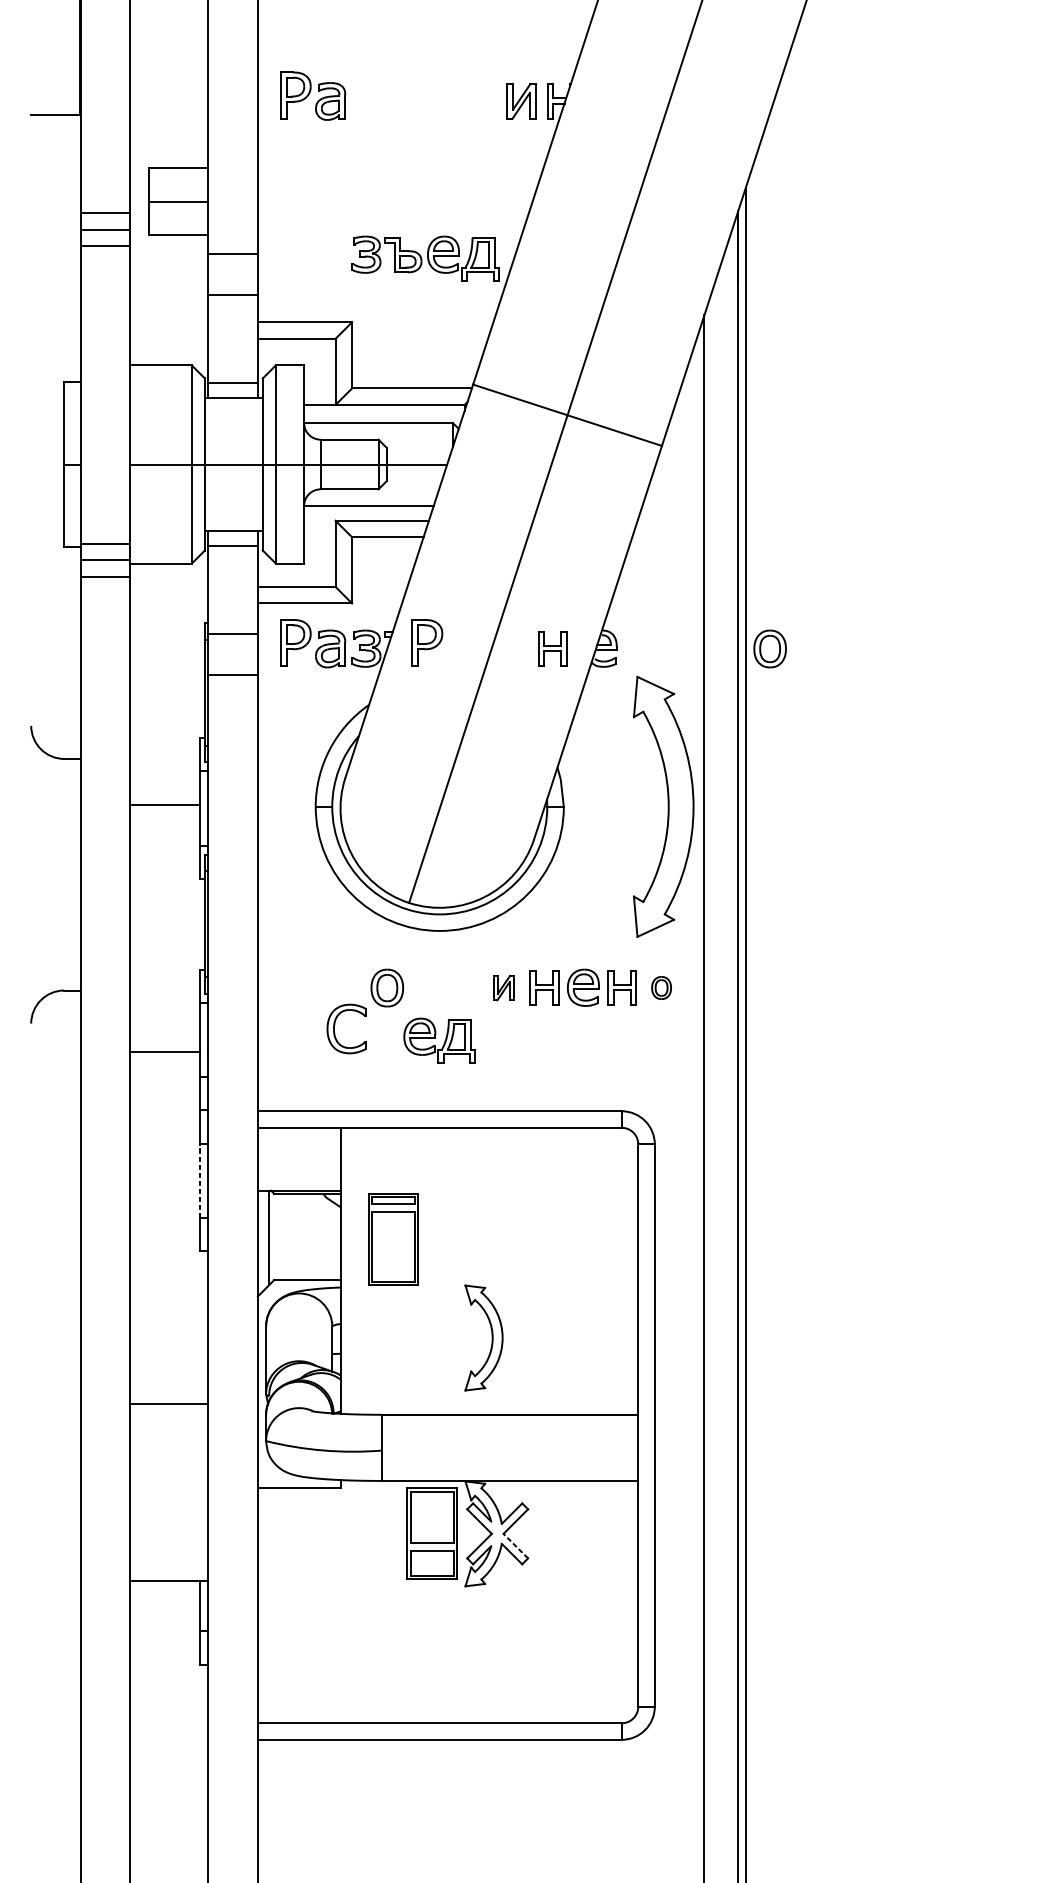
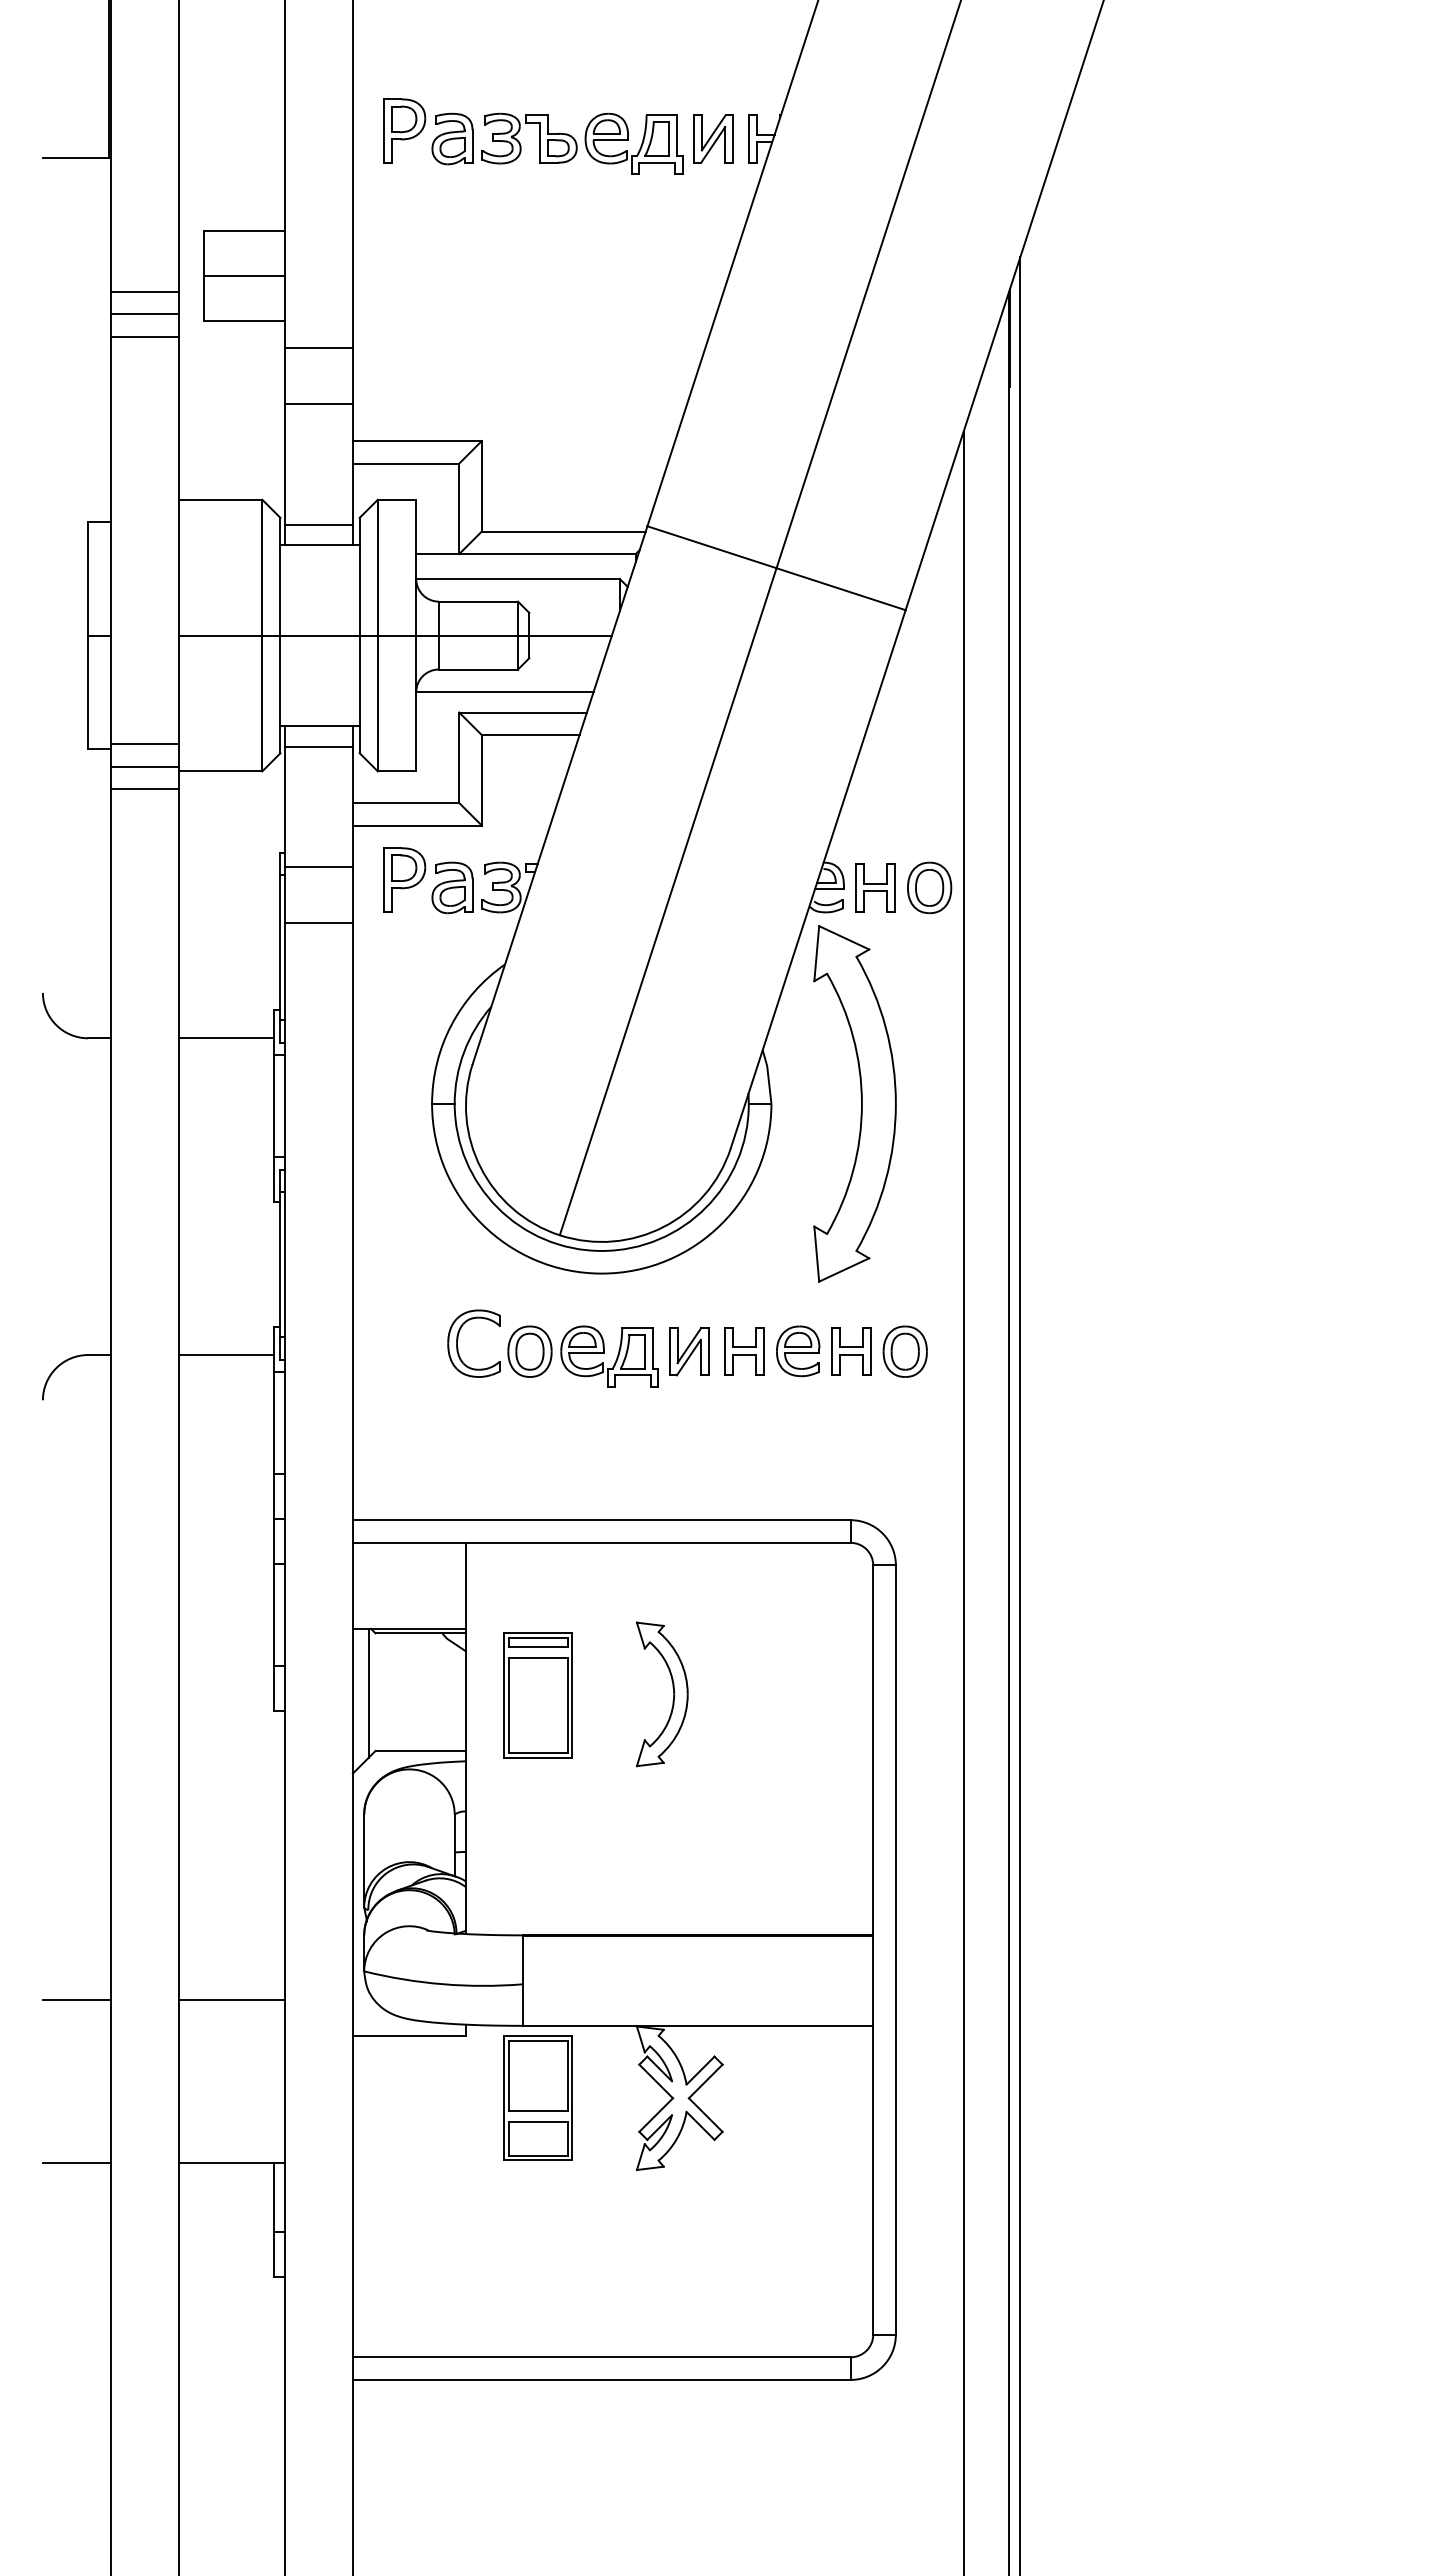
part: (425, 258) -> (582, 143), moved
part: (427, 642) -> (584, 879), removed
part: (552, 648) -> (875, 887), moved
part: (770, 648) -> (929, 887), moved
line: (164, 805) -> (225, 1038), moved
part: (668, 806) -> (861, 1103), moved
part: (503, 987) -> (689, 1351), size x1.43
part: (661, 987) -> (904, 1351), size x1.67
part: (335, 1025) -> (458, 1339), moved
part: (439, 1040) -> (609, 1356), moved
line: (164, 1052) -> (225, 1355), moved
line: (199, 1180) -> (273, 1615), dashed -> solid
part: (492, 1338) -> (673, 1694), moved
line: (169, 1403) -> (231, 1999), moved
line: (55, 1461) -> (76, 1999), added
part: (431, 1533) -> (537, 2097), moved
line: (515, 1546) -> (705, 2115), dashed -> solid
line: (55, 1580) -> (76, 2162), added

